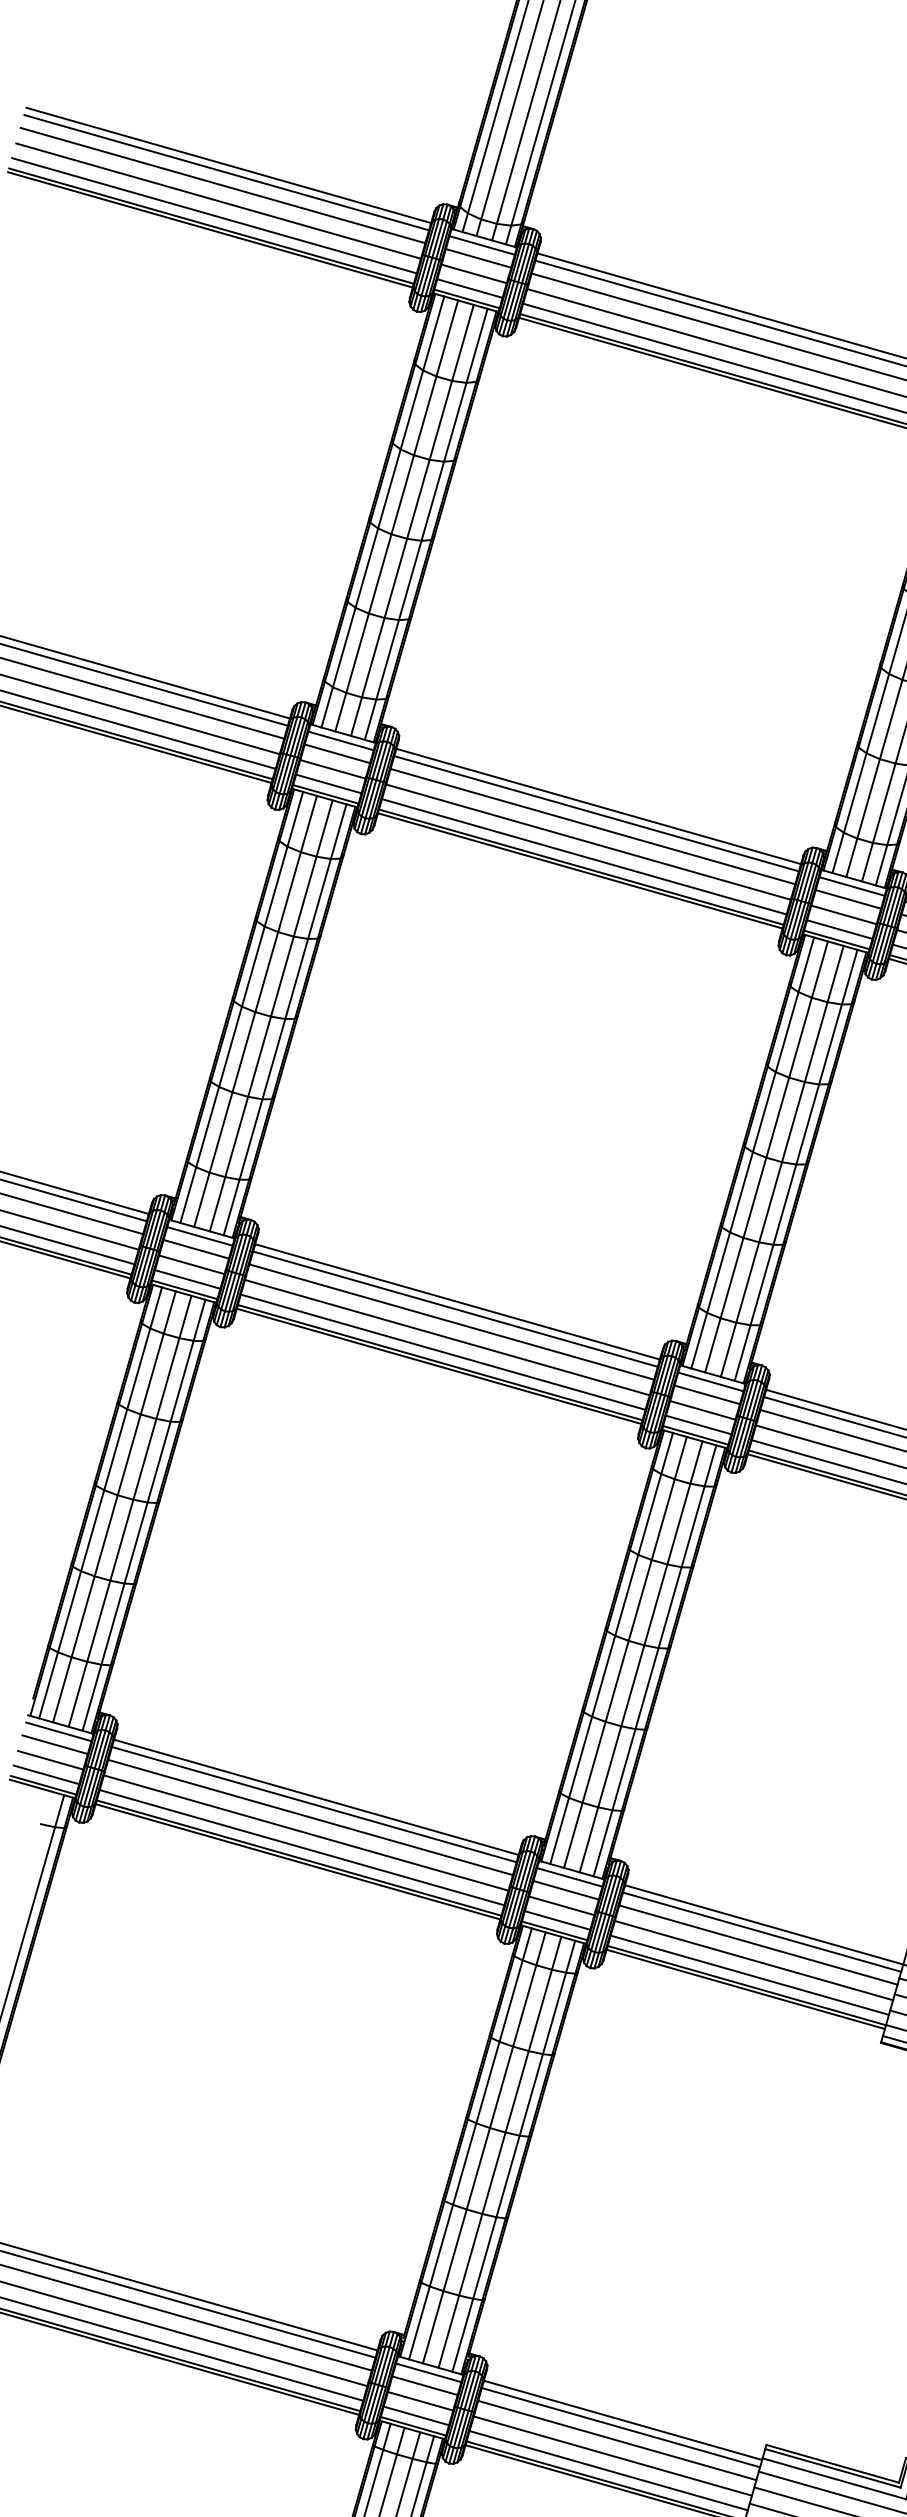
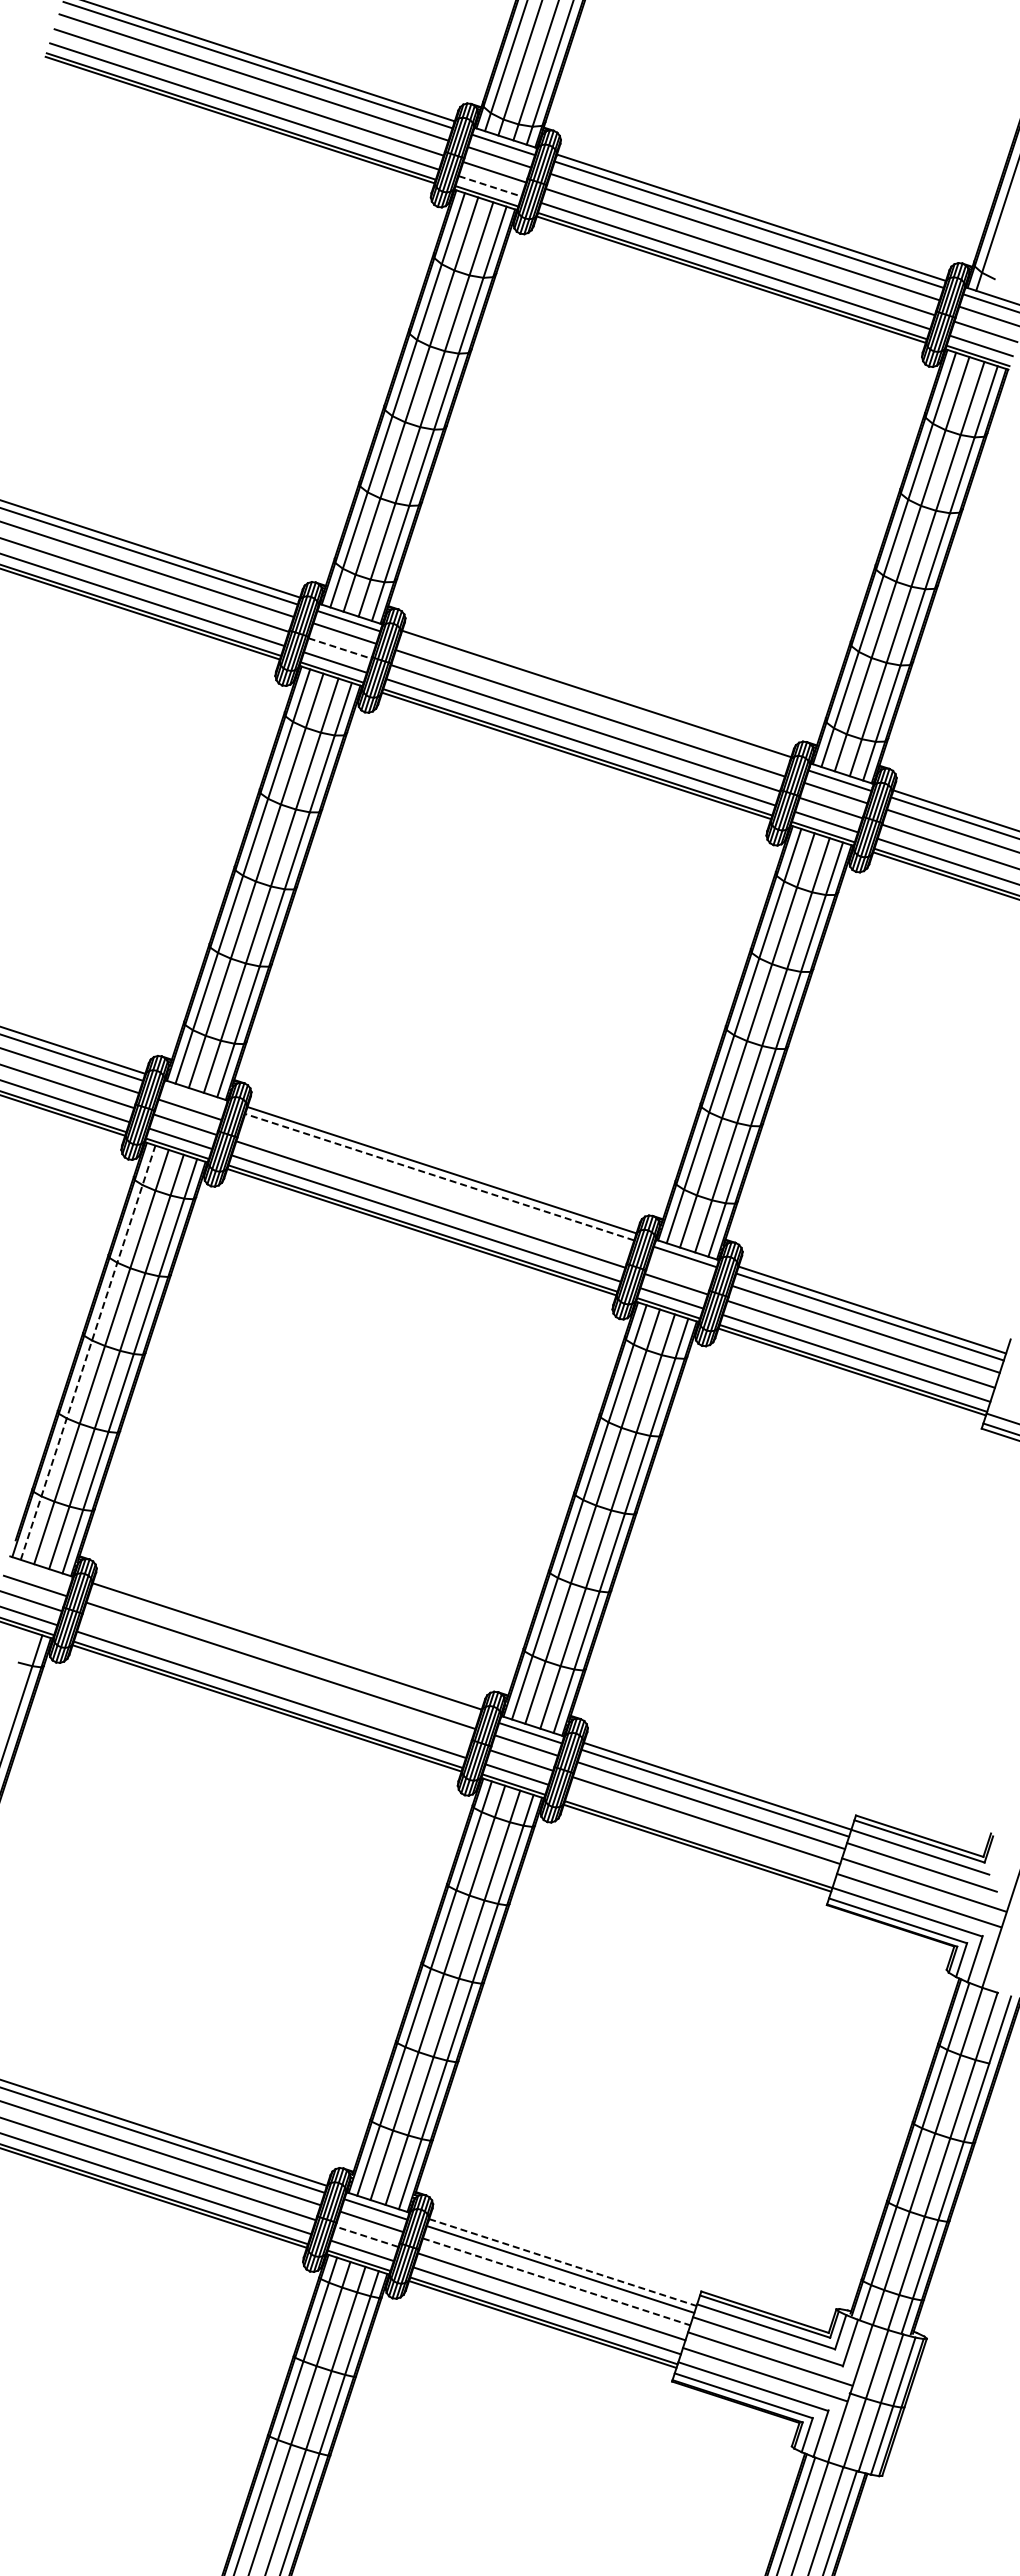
line: (470, 288) -> (490, 186), solid -> dashed
line: (333, 769) -> (340, 648), solid -> dashed
line: (595, 813) -> (593, 700), removed
line: (199, 1236) -> (193, 1097), removed
line: (455, 1309) -> (439, 1177), solid -> dashed
line: (451, 1321) -> (435, 1189), removed
line: (706, 1394) -> (680, 1269), removed
line: (100, 1502) -> (88, 1352), solid -> dashed
line: (57, 1731) -> (38, 1573), removed
line: (313, 1804) -> (284, 1653), removed
line: (305, 1832) -> (275, 1680), removed
line: (749, 1975) -> (701, 1834), removed
line: (420, 2401) -> (366, 2236), solid -> dashed
line: (622, 2420) -> (562, 2262), solid -> dashed
line: (617, 2440) -> (556, 2281), solid -> dashed

